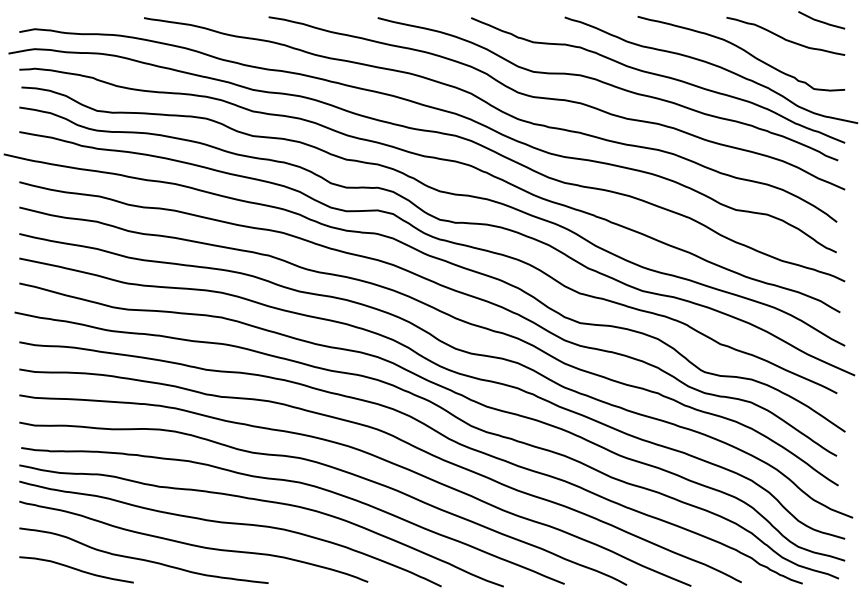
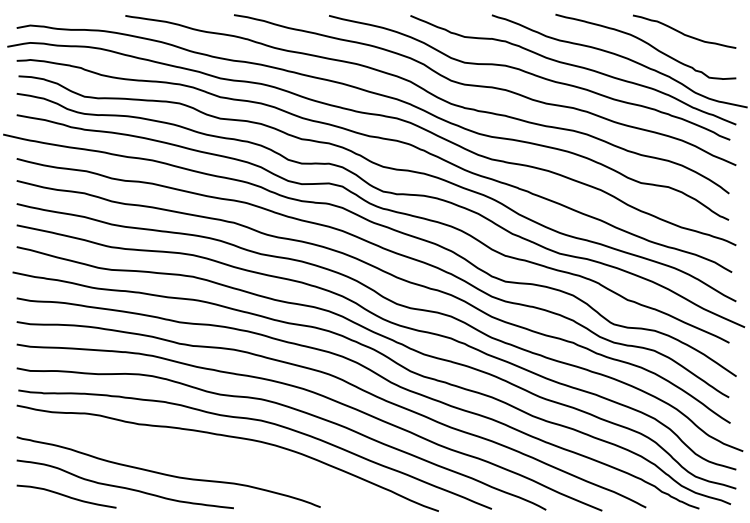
line: (820, 19) -> (714, 17), removed
curve: (233, 524) -> (203, 457), removed

